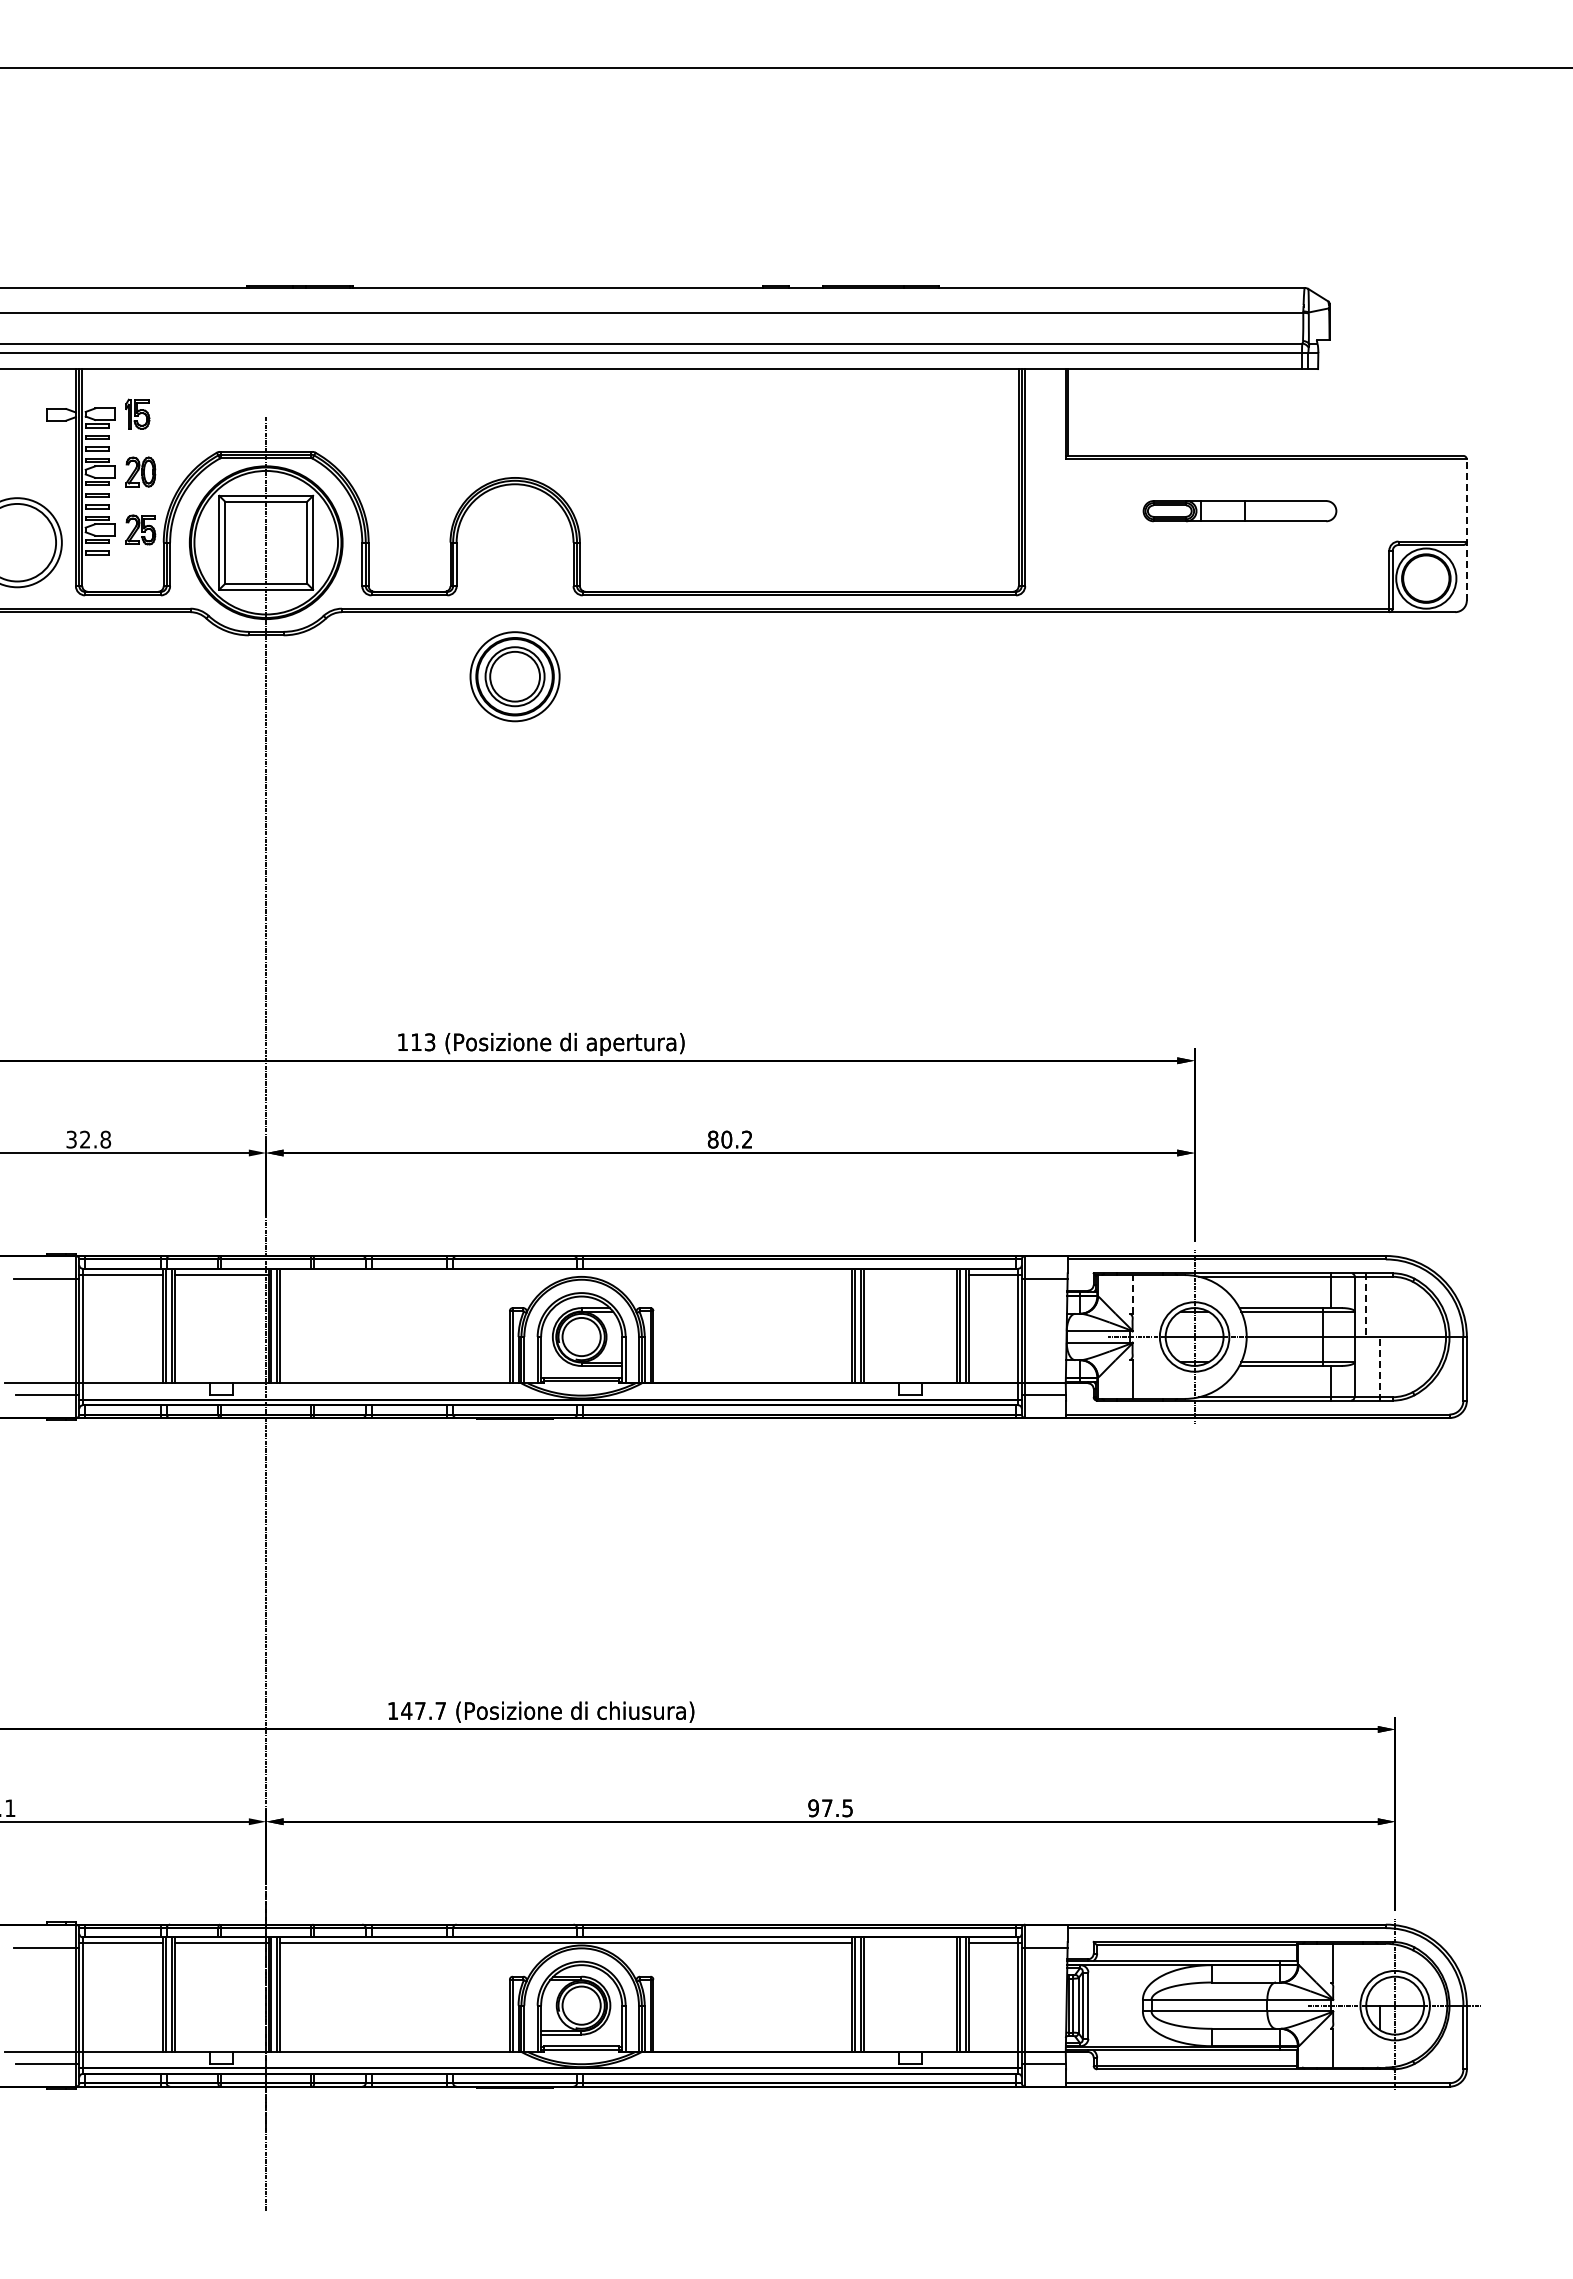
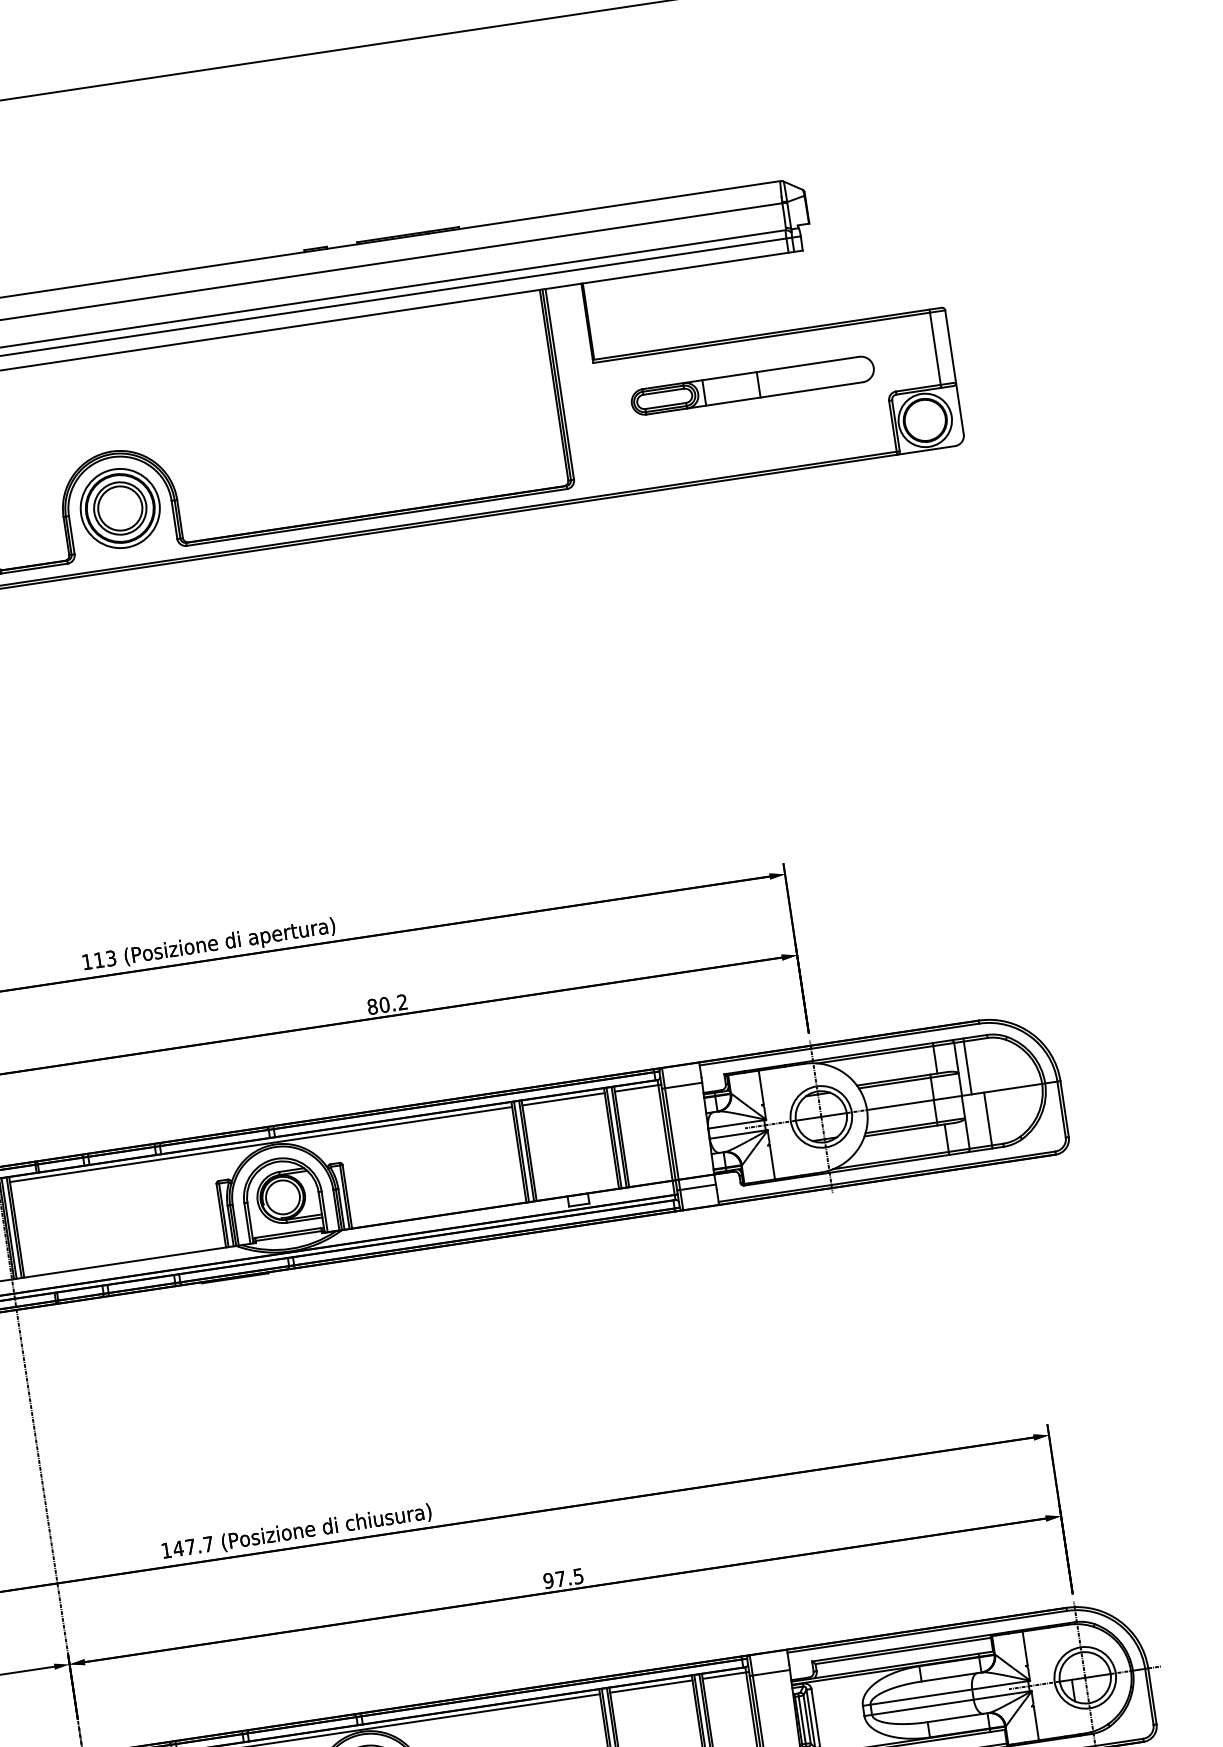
line: (1449, 500) -> (935, 348), added
part: (1239, 510) -> (752, 385), size x1.43
line: (1466, 530) -> (954, 372), dashed -> solid
part: (514, 676) -> (119, 508), moved
line: (565, 1274) -> (260, 1144), added
line: (910, 1274) -> (563, 1099), added
line: (1132, 1293) -> (761, 1086), dashed -> solid
line: (1365, 1305) -> (967, 1066), dashed -> solid
line: (1379, 1368) -> (987, 1120), dashed -> solid
line: (910, 1943) -> (651, 1686), added

